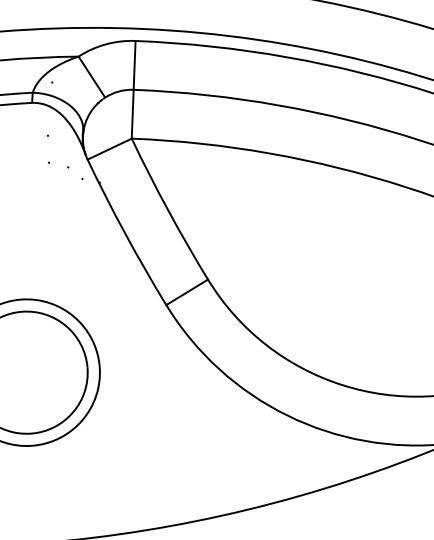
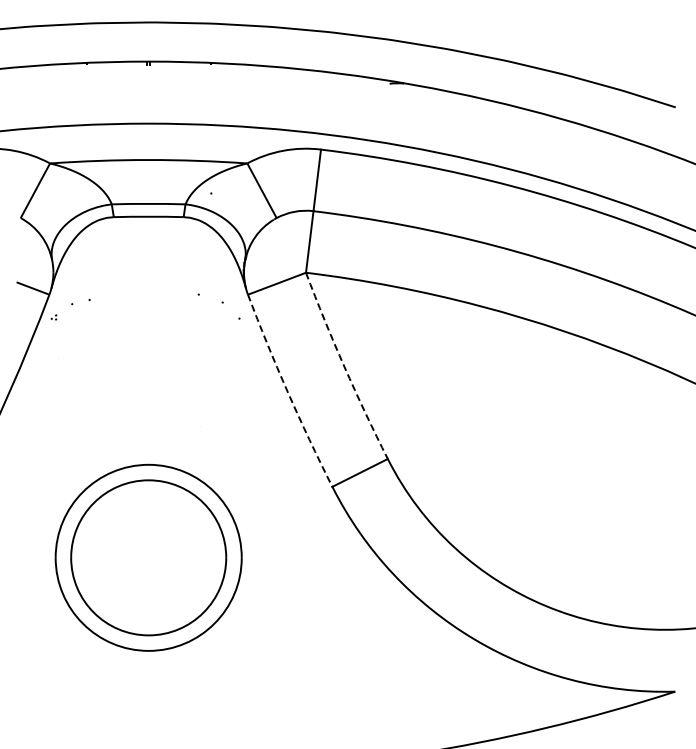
arc: (168, 209) -> (344, 366), solid -> dashed
arc: (124, 233) -> (287, 391), solid -> dashed

